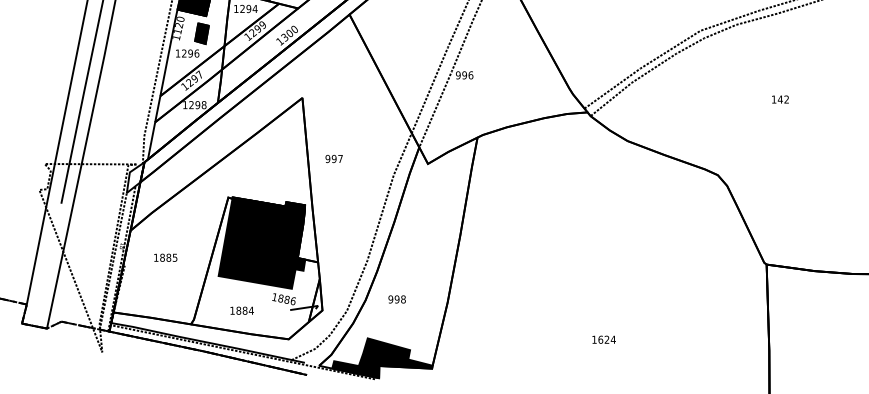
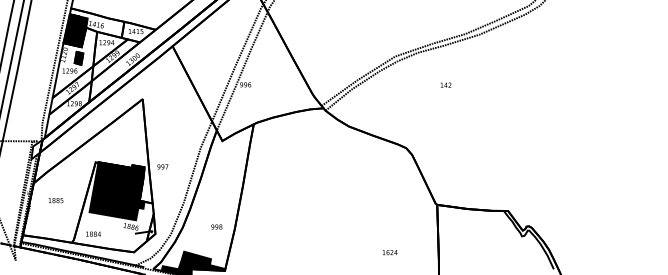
text: (779, 98) -> (445, 84), moved
text: (333, 158) -> (162, 166), moved
text: (396, 298) -> (216, 226), moved
text: (242, 309) -> (93, 233), moved
text: (603, 339) -> (389, 252), moved

